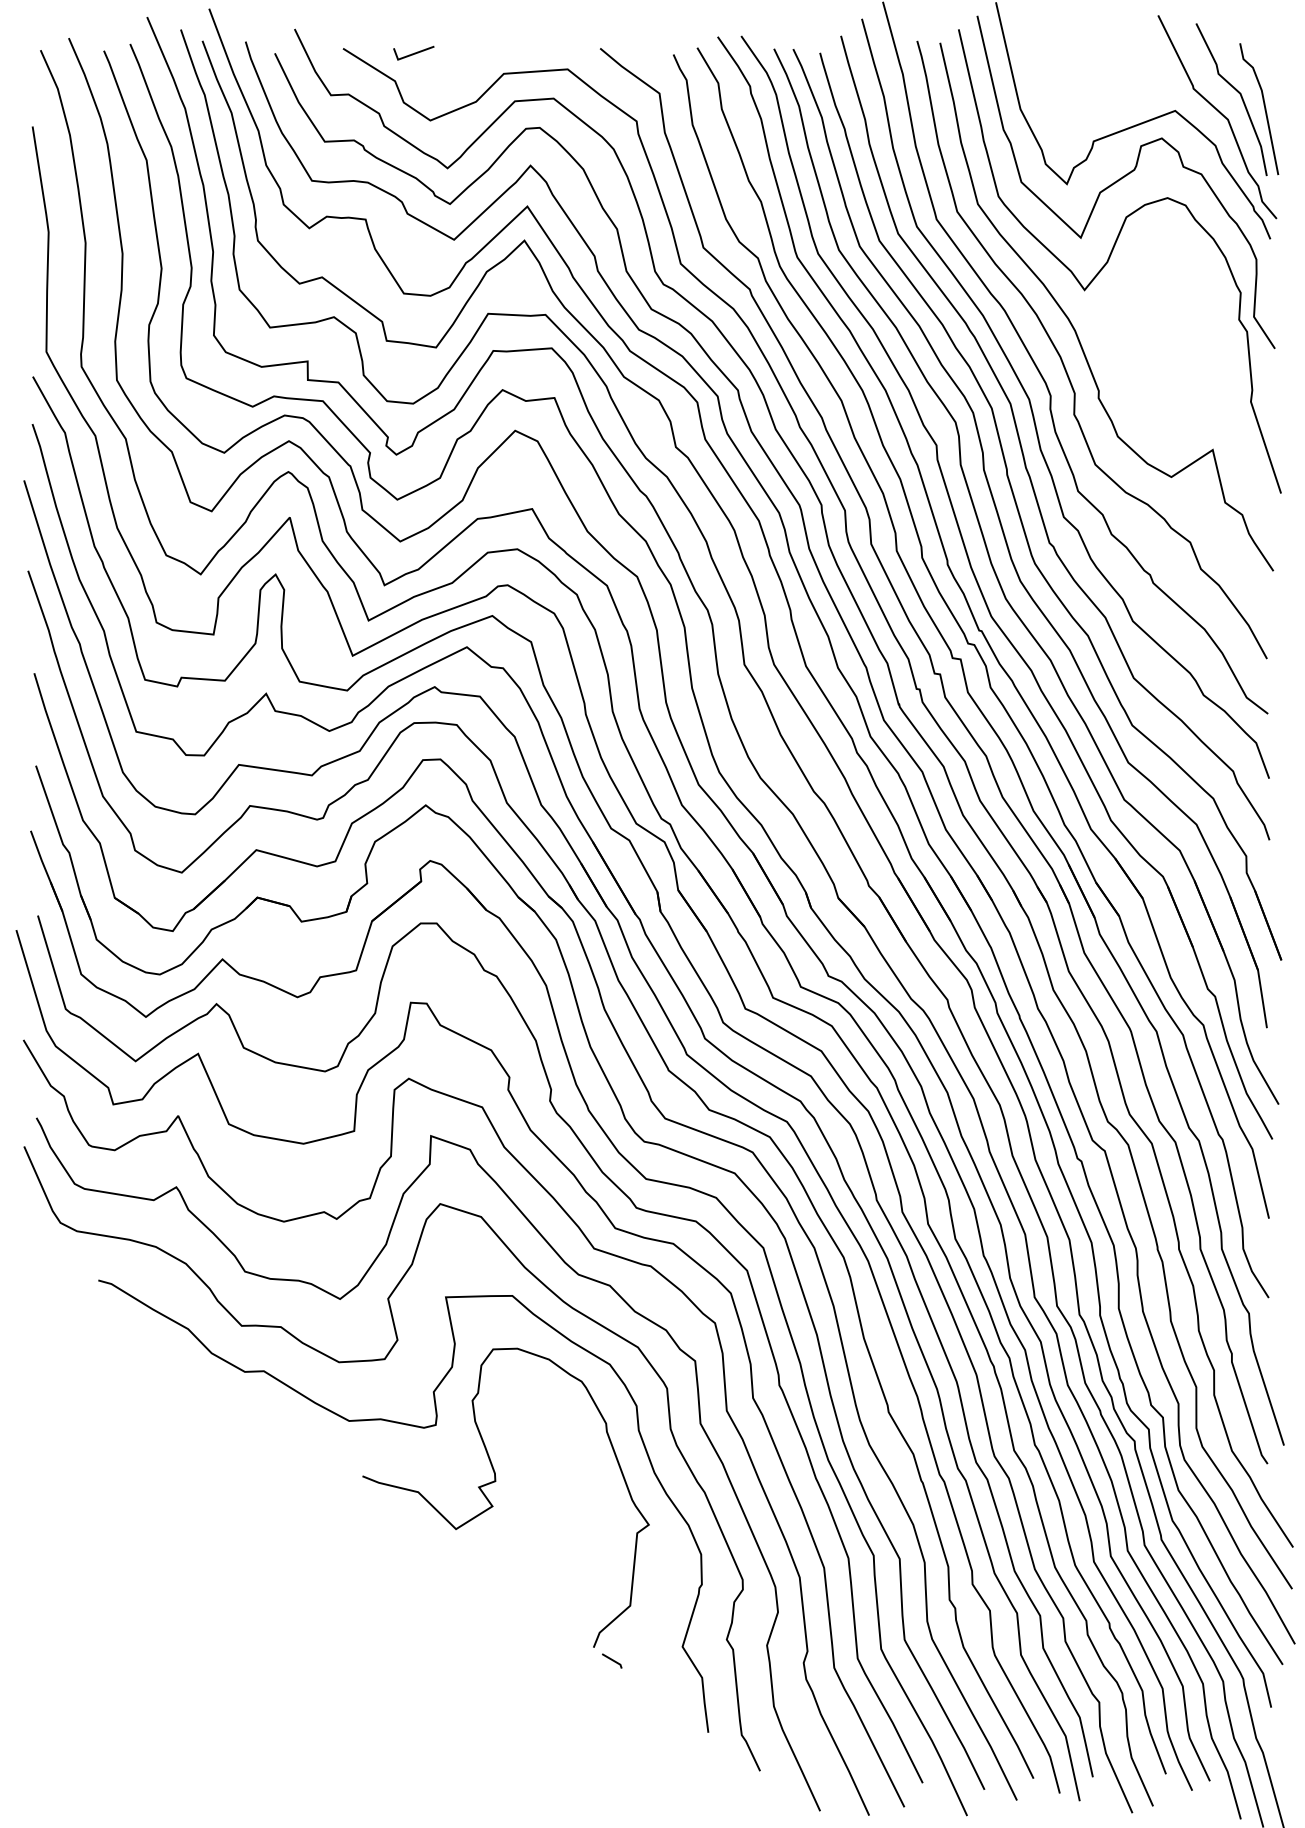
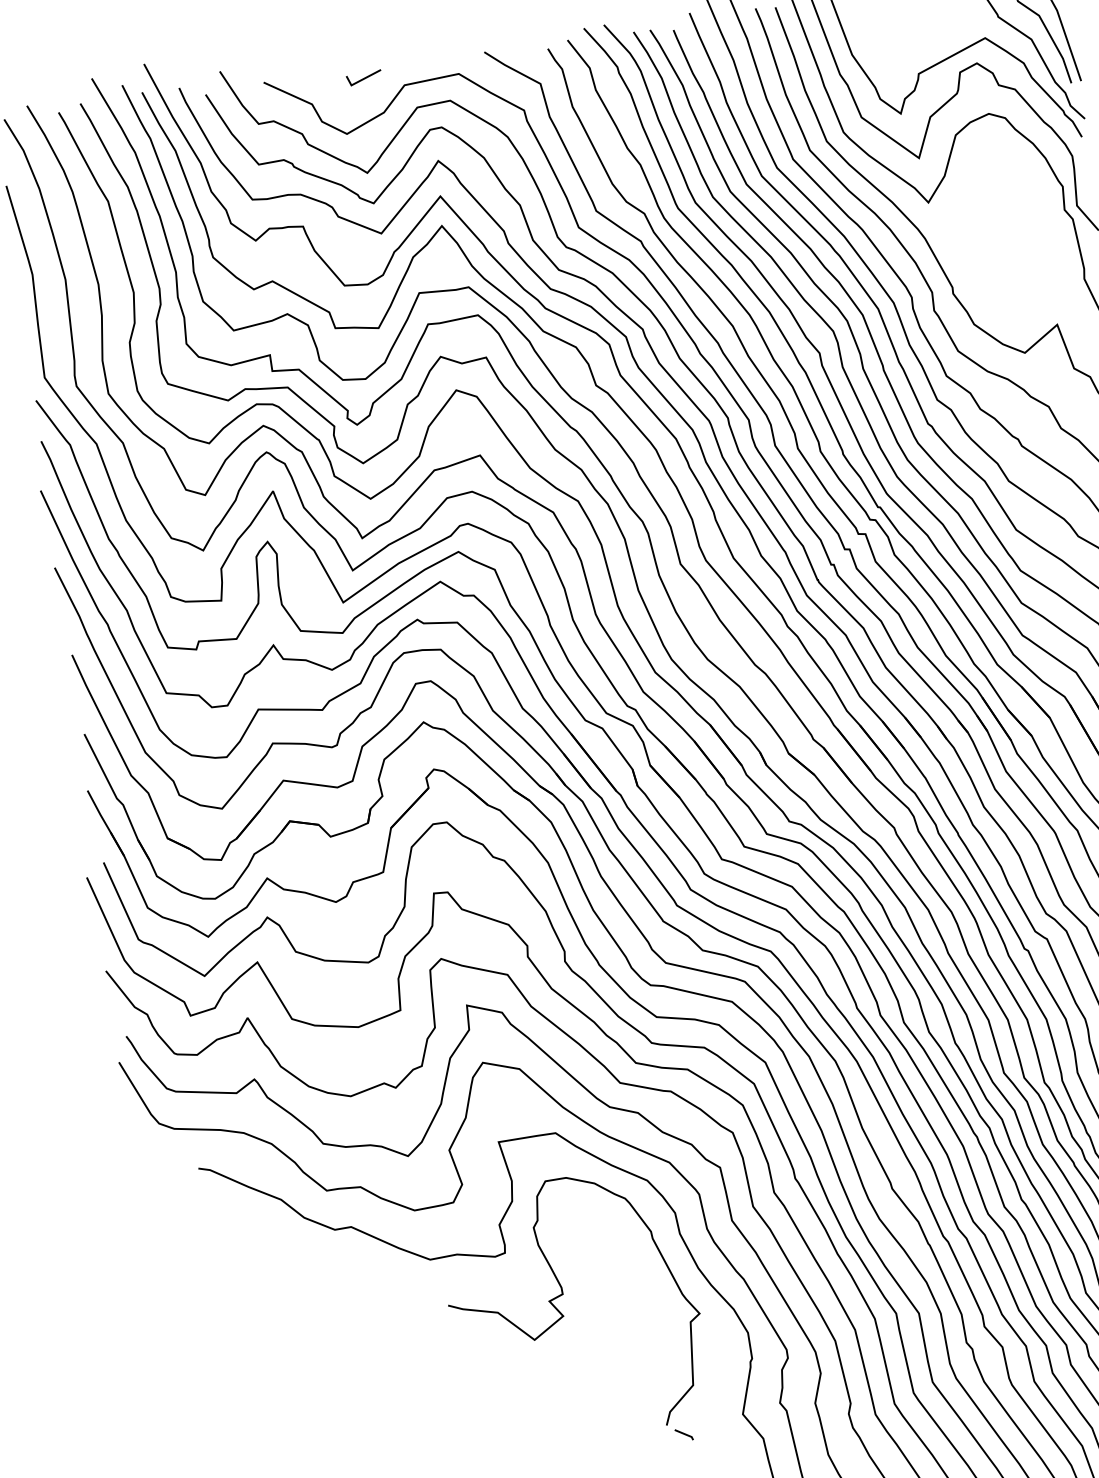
line: (414, 52) -> (364, 77), moved

